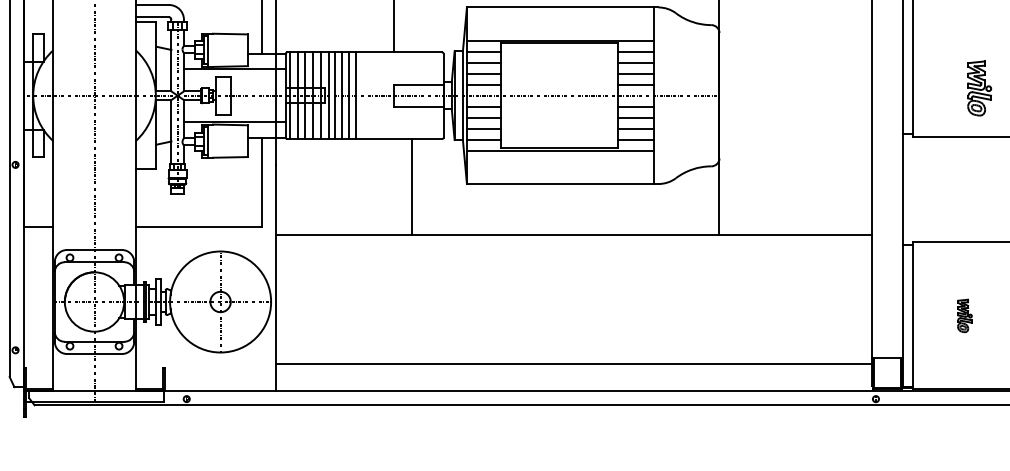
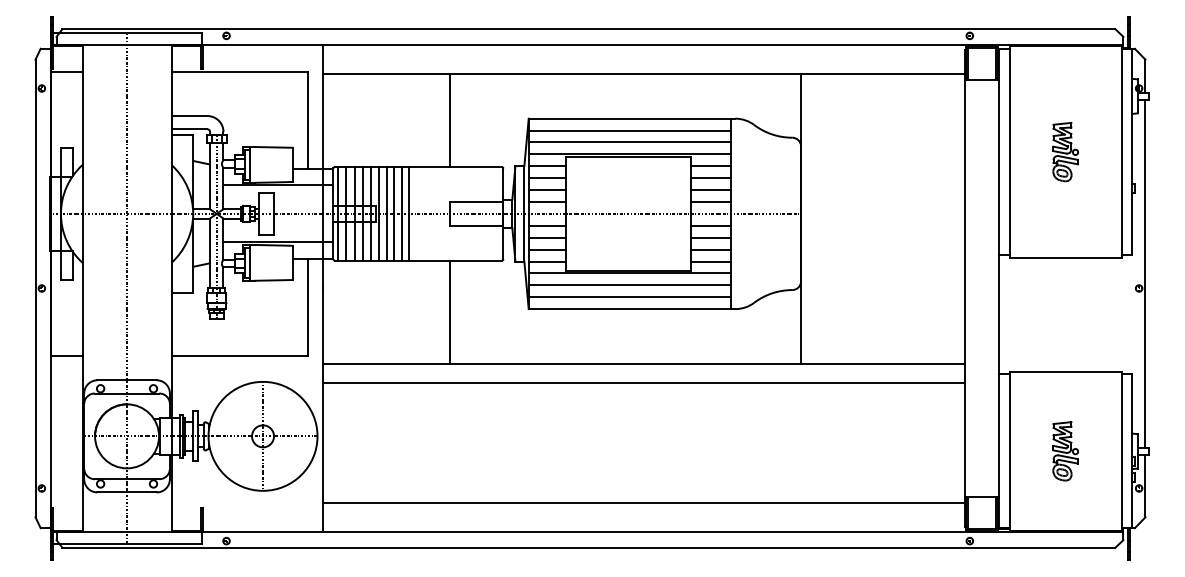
line: (560, 18) -> (629, 130), added
line: (560, 29) -> (629, 142), added
part: (979, 88) -> (1065, 152), moved
line: (560, 162) -> (629, 285), added
line: (560, 173) -> (629, 297), added
line: (412, 187) -> (449, 312), moved
line: (573, 252) -> (643, 382), added
part: (964, 316) -> (1065, 451), size x1.67

